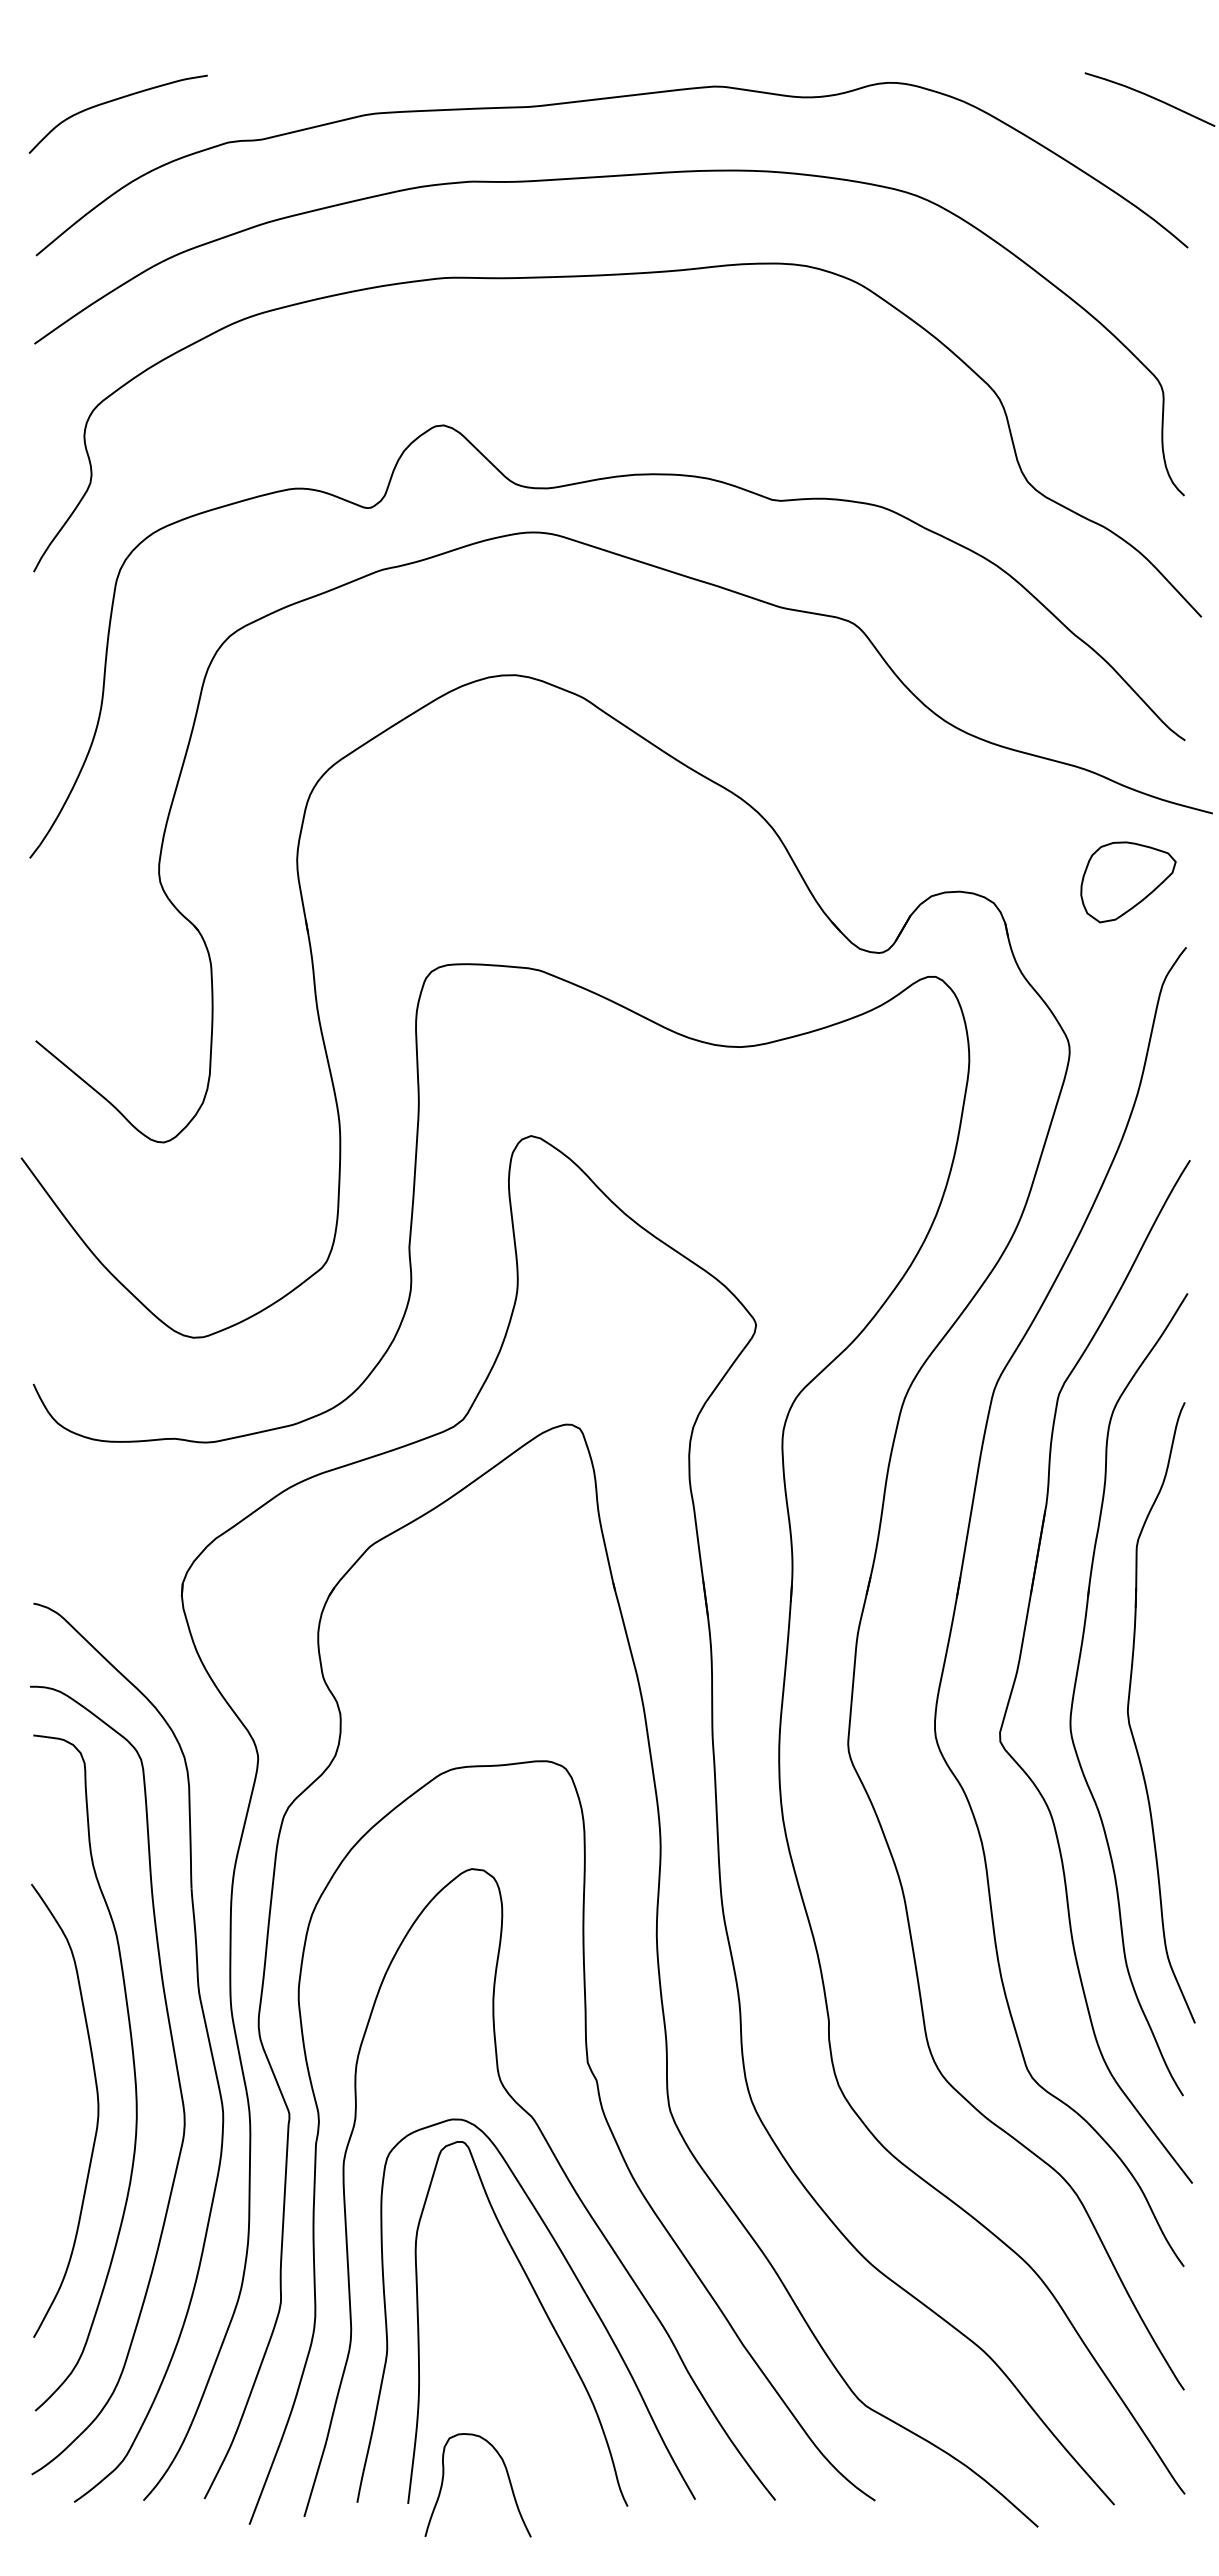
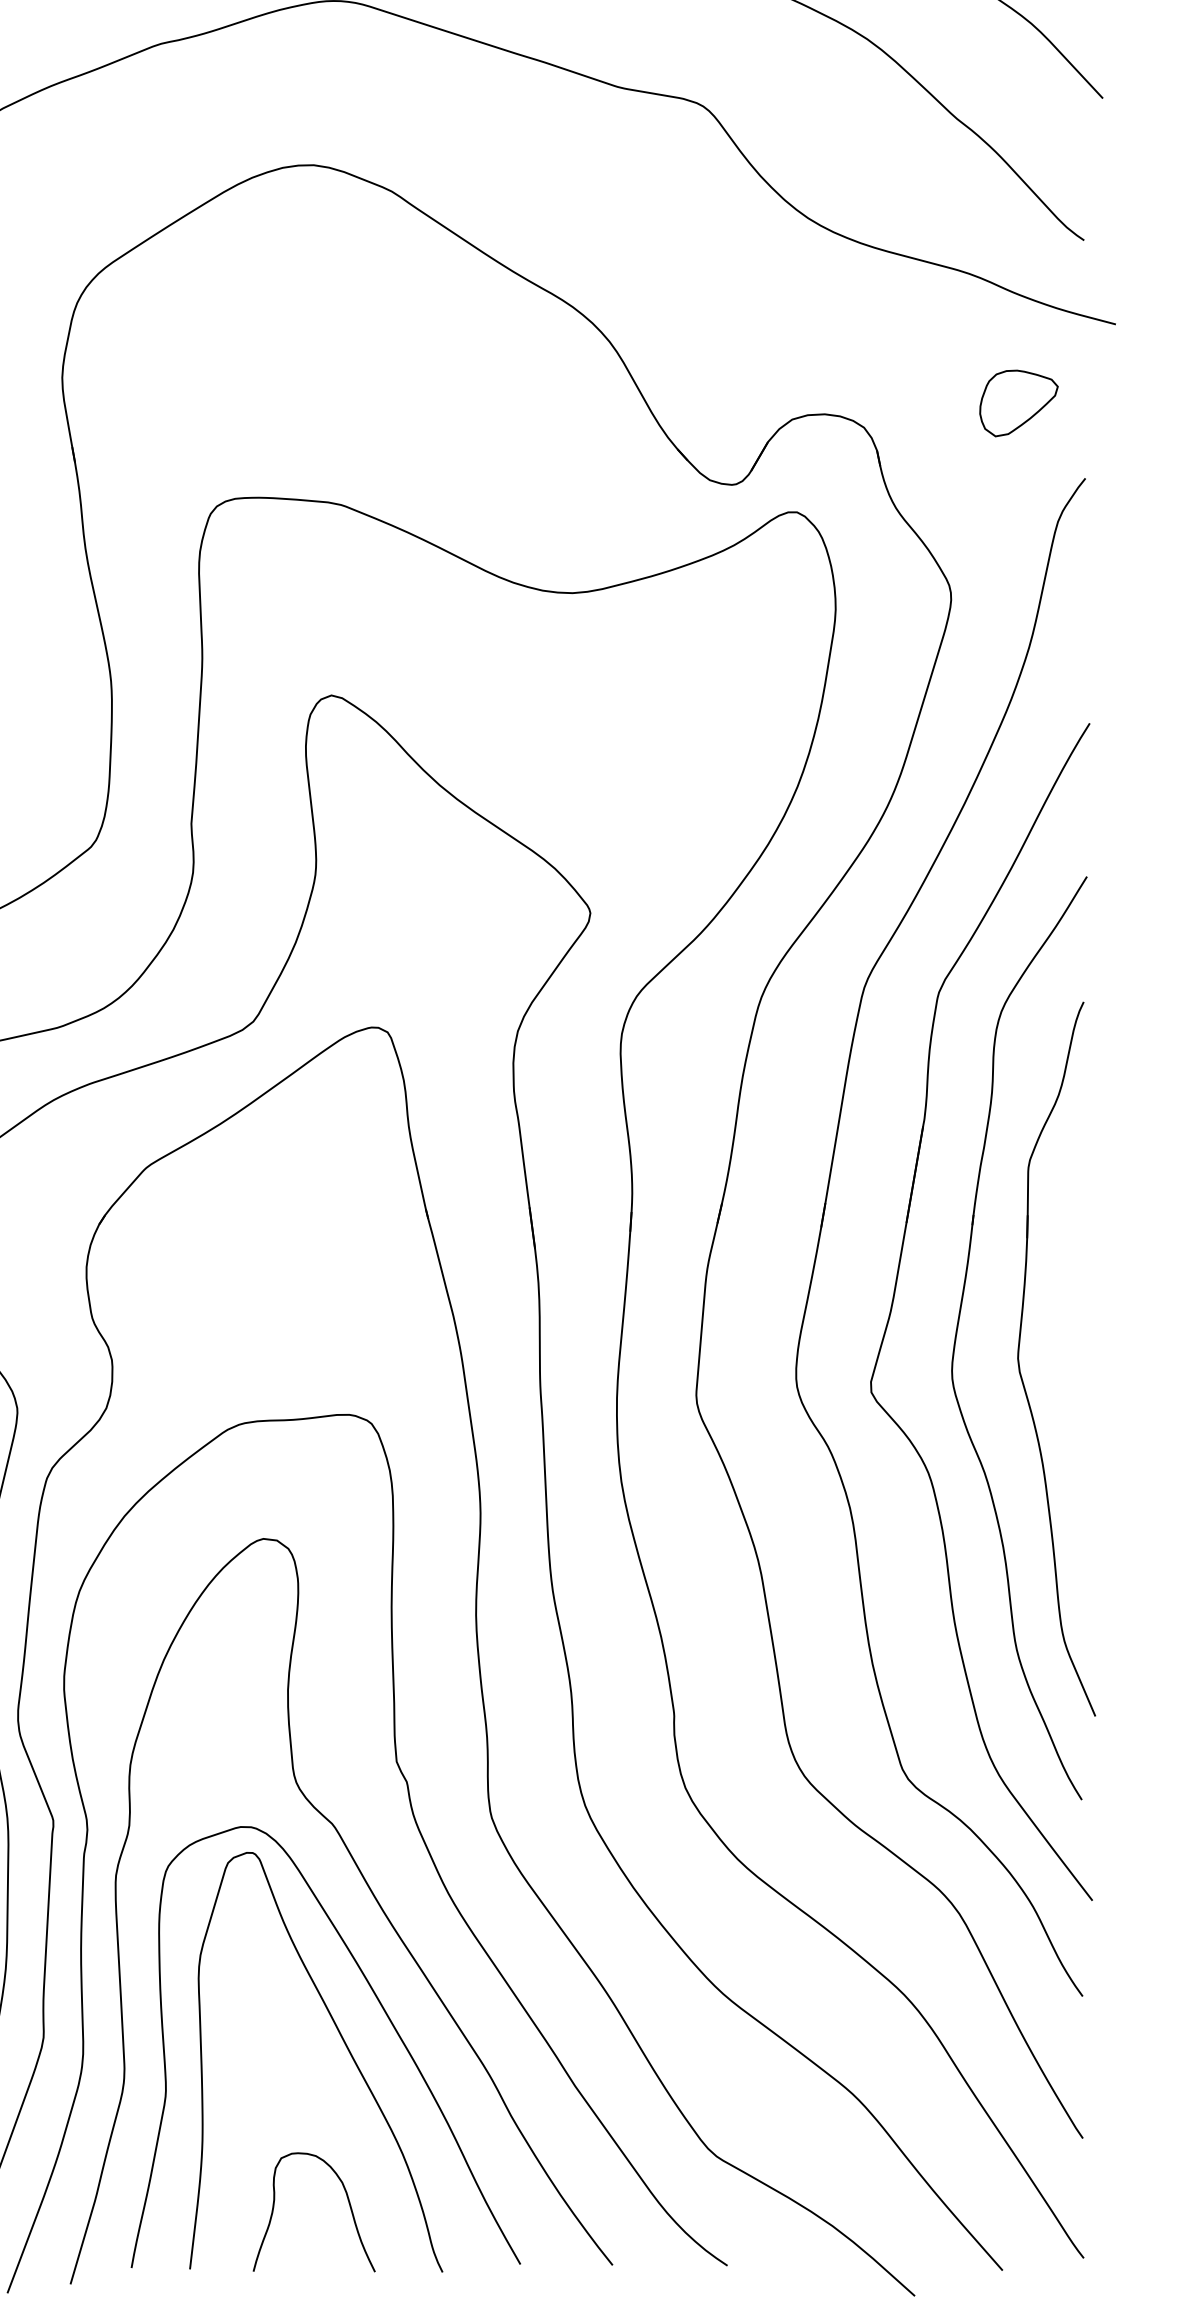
part: (1128, 881) -> (1018, 402), size x0.71
curve: (507, 2476) -> (348, 2202), moved

